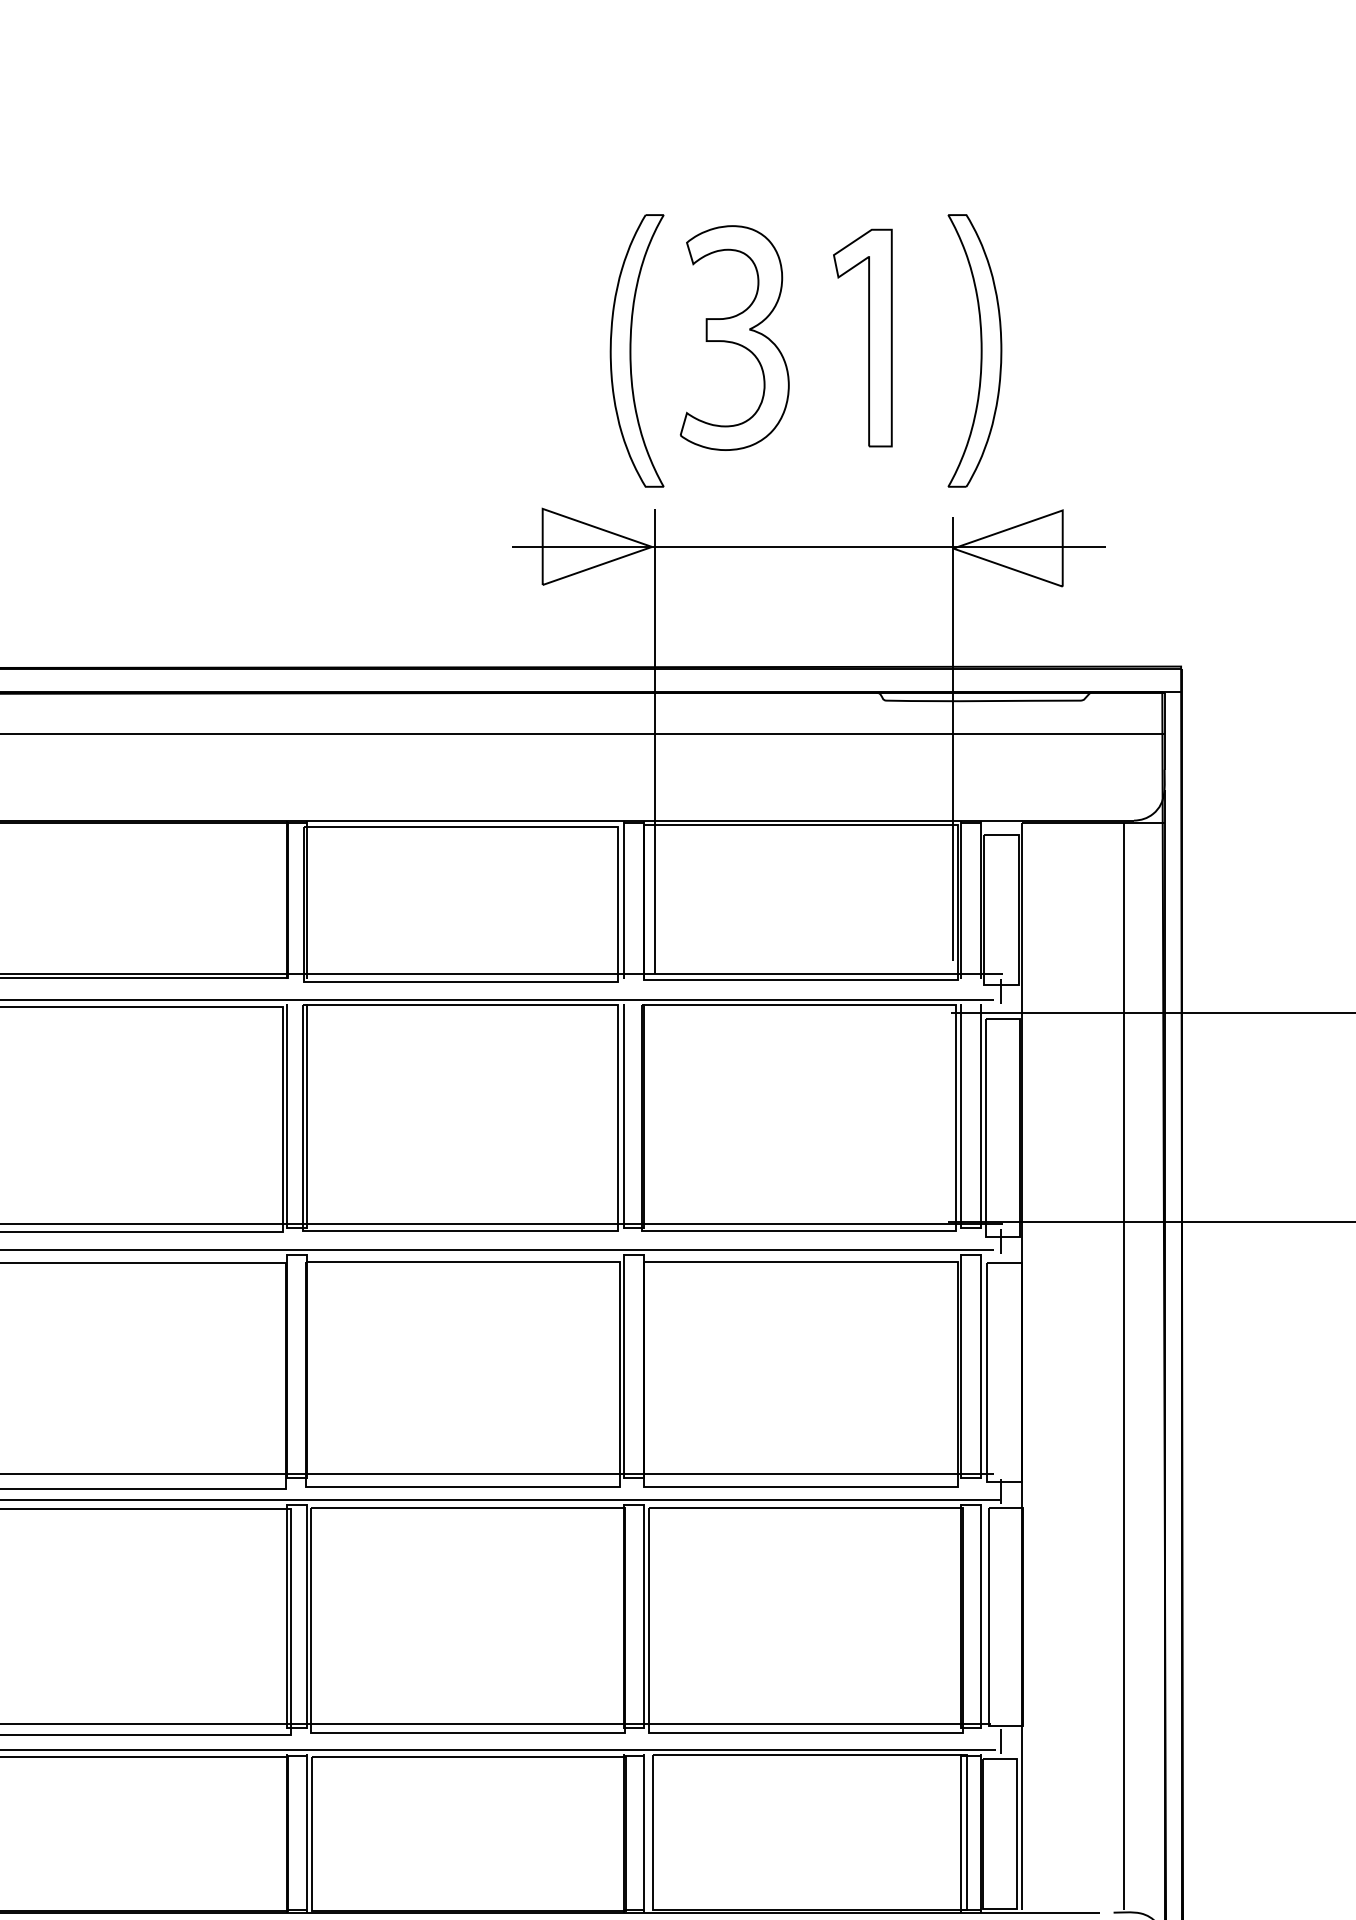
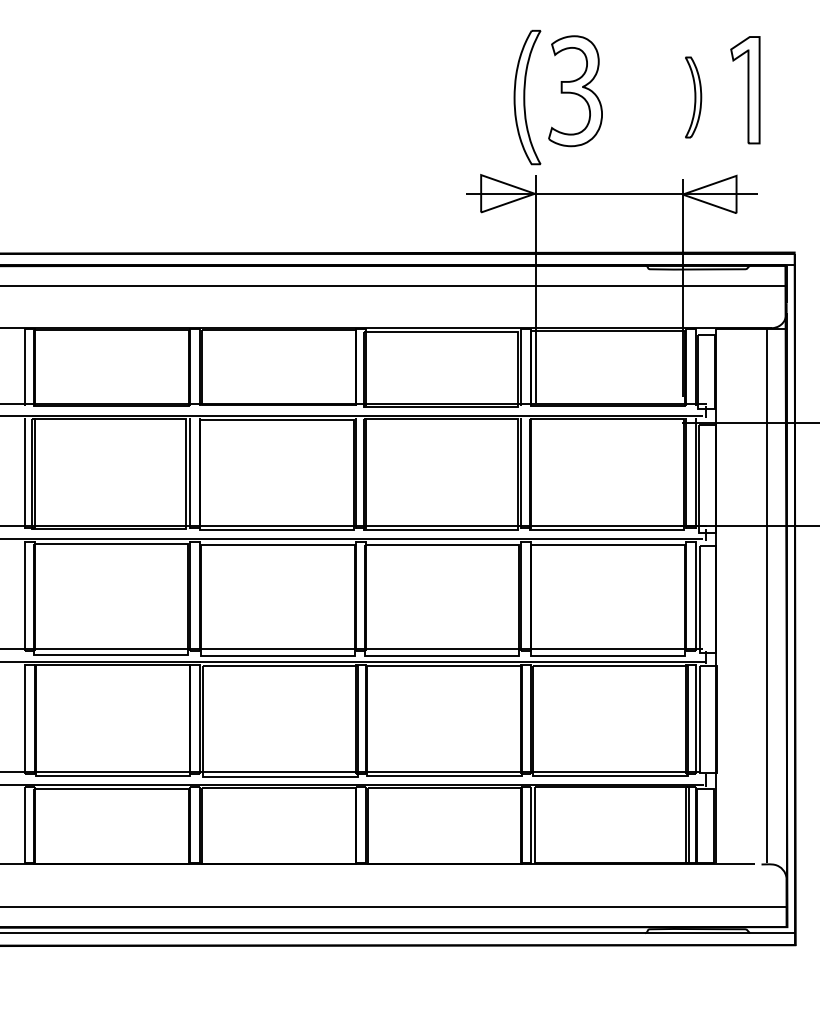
part: (863, 338) -> (745, 90), moved
part: (975, 350) -> (693, 97), size x0.6

